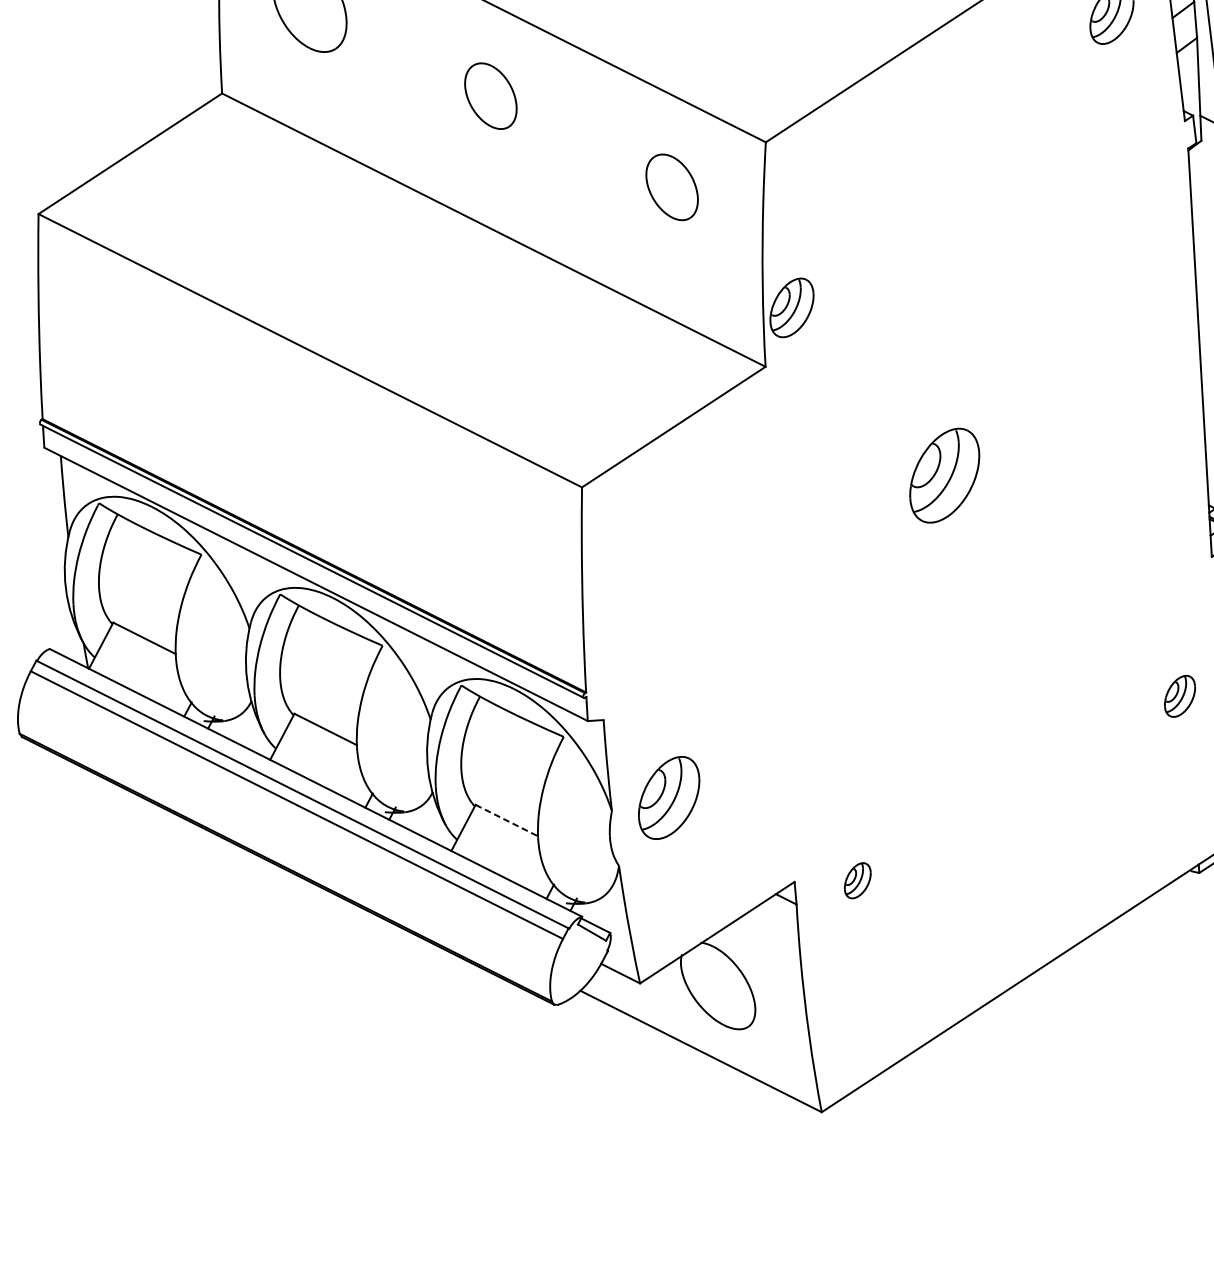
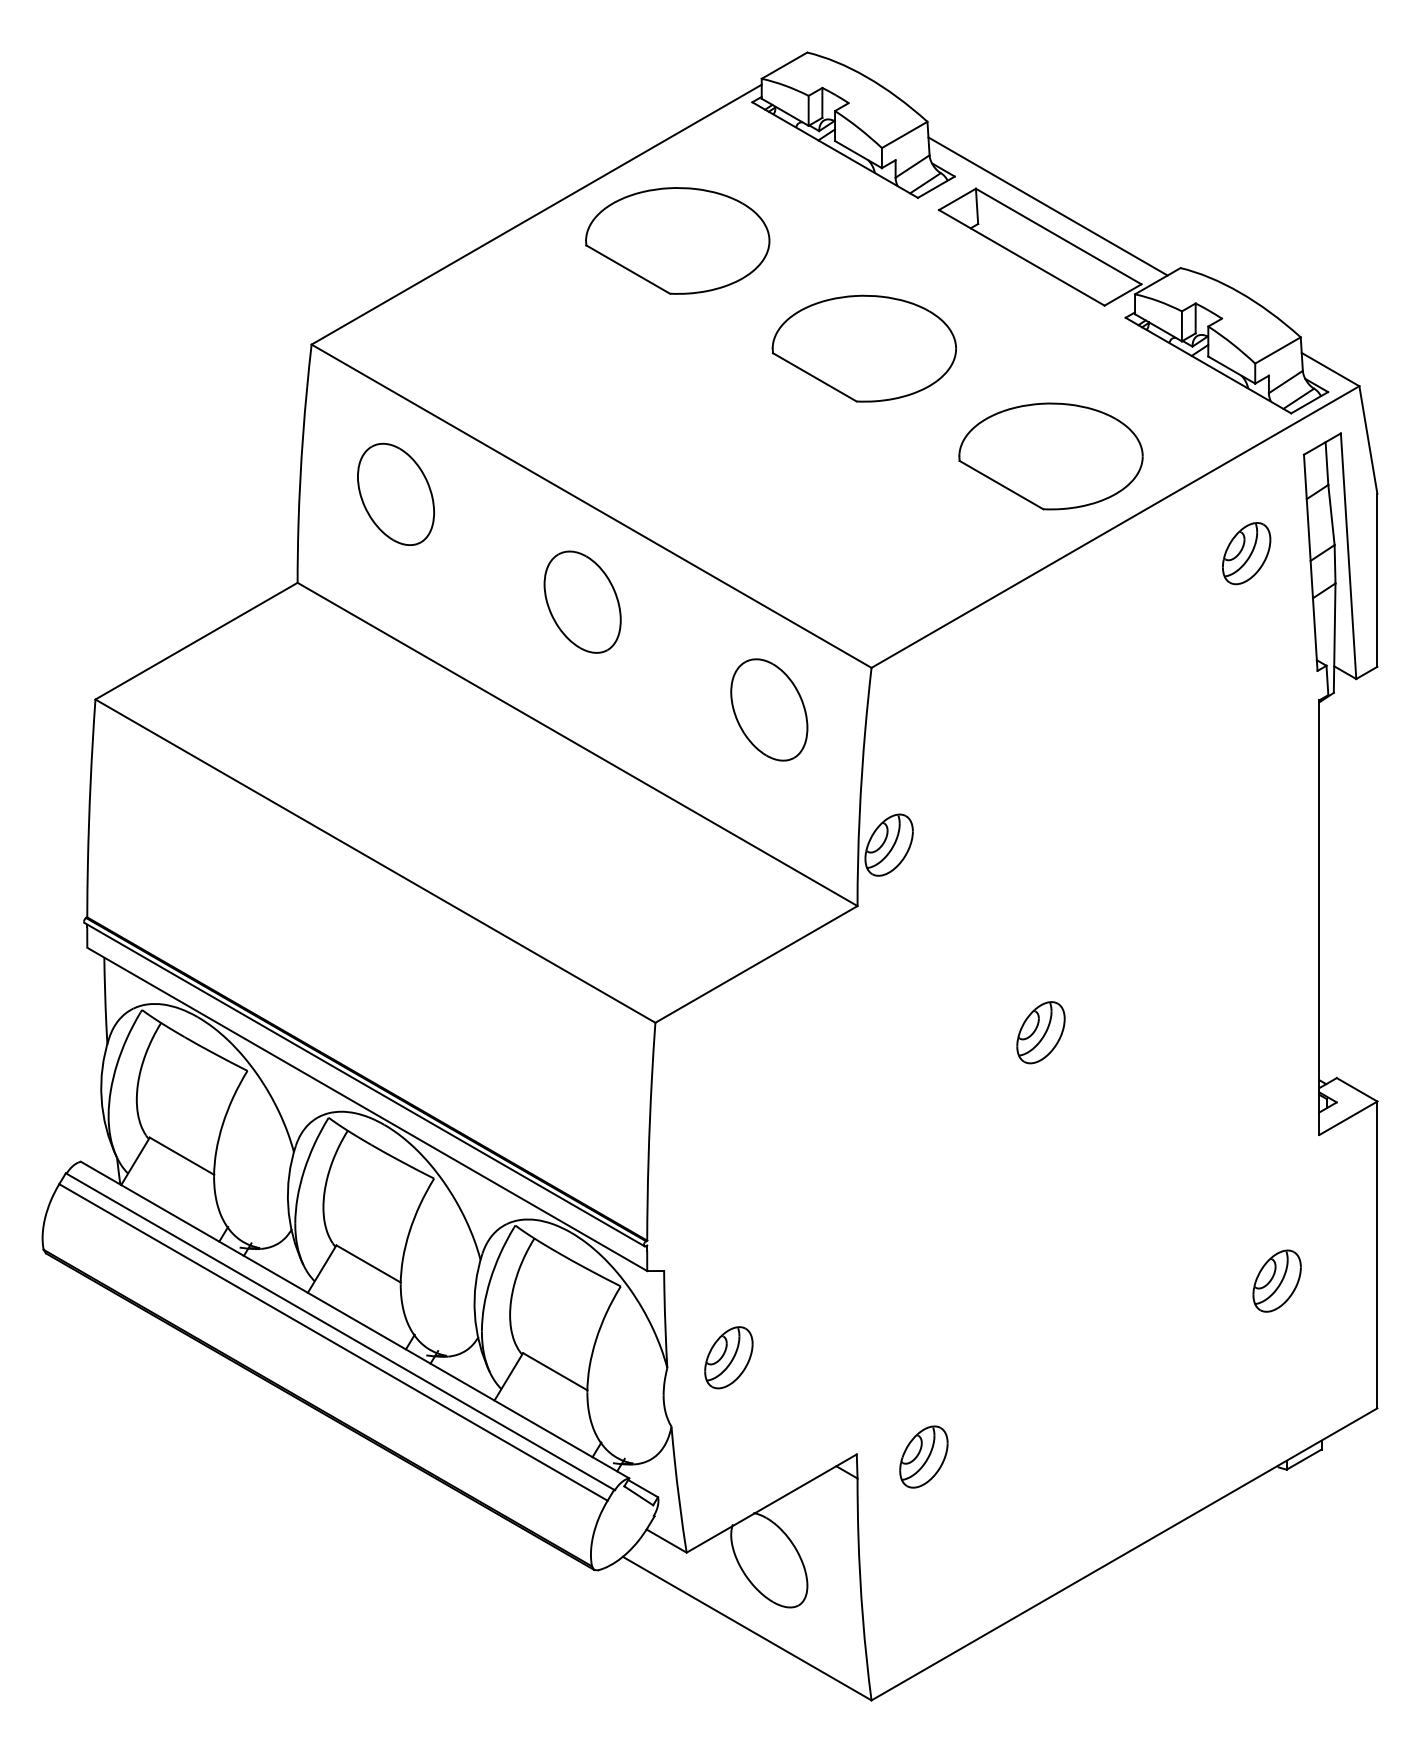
part: (490, 95) -> (582, 601), size x1.43
part: (672, 186) -> (769, 709), size x1.43
part: (944, 475) -> (1040, 1032), size x0.62
part: (1179, 695) -> (1276, 1280), size x1.43
part: (668, 797) -> (728, 1357), size x0.71
line: (507, 820) -> (555, 1371), dashed -> solid
part: (857, 880) -> (923, 1456), size x1.67

